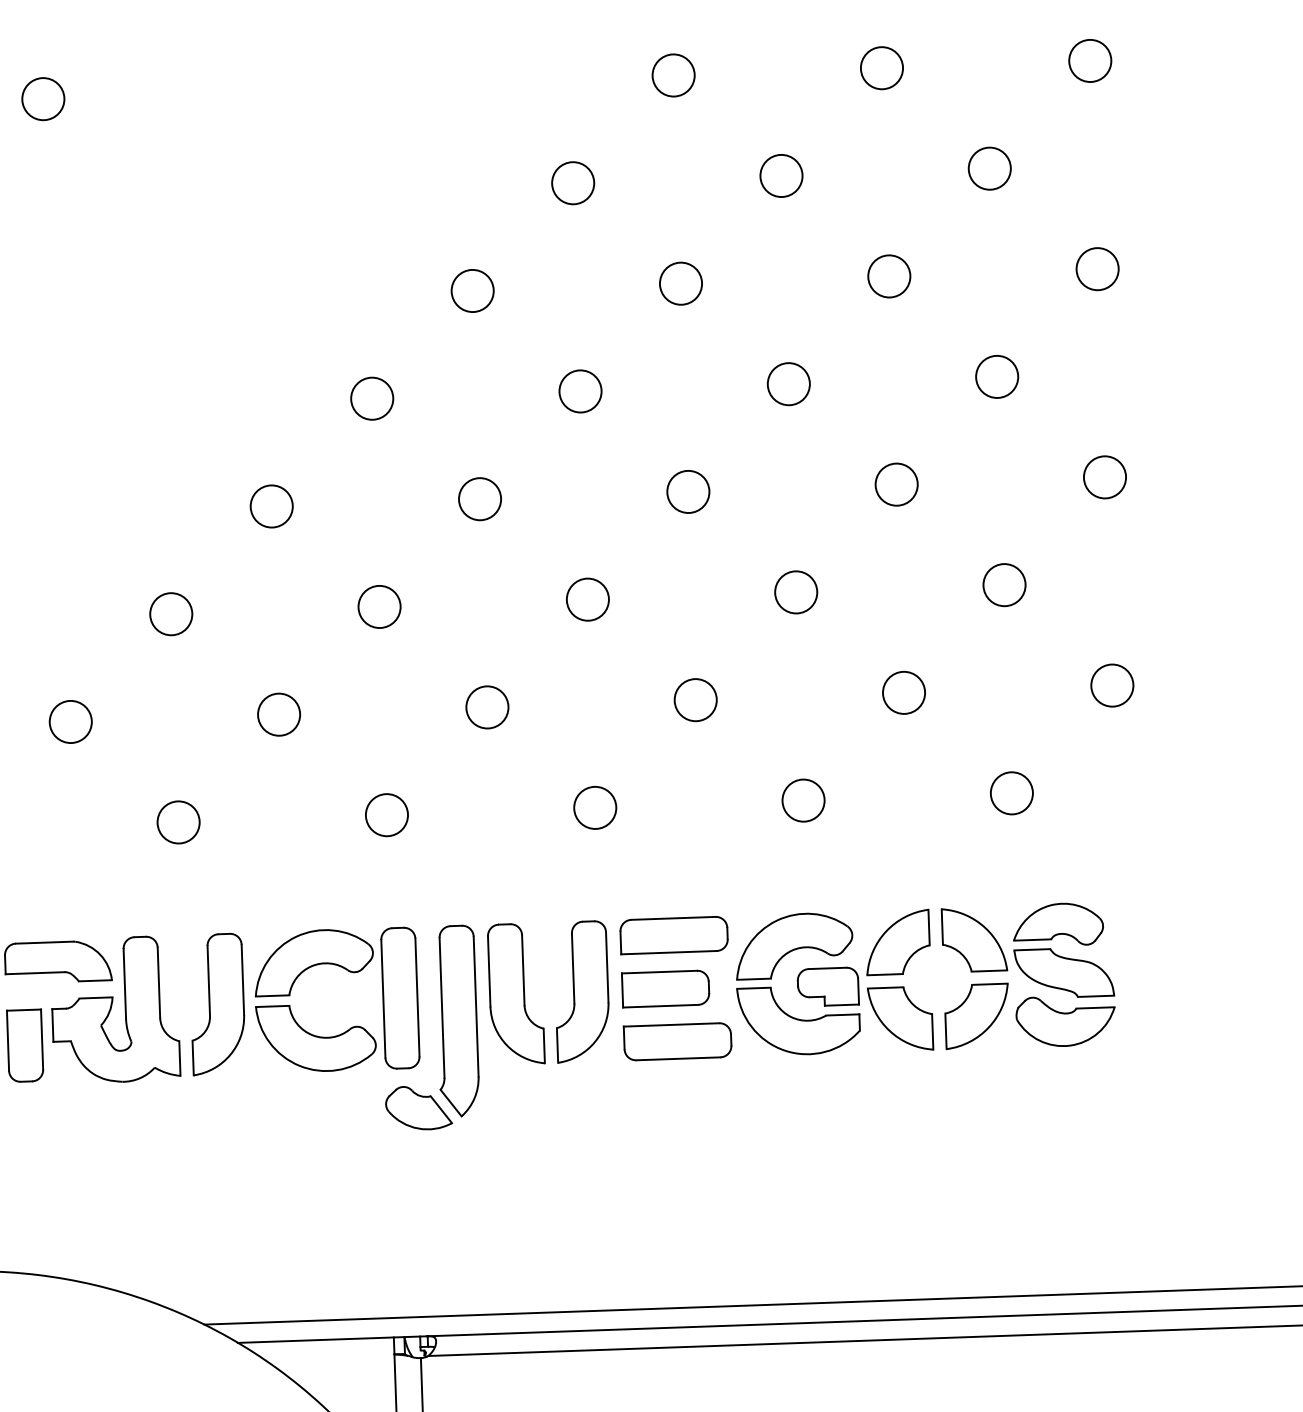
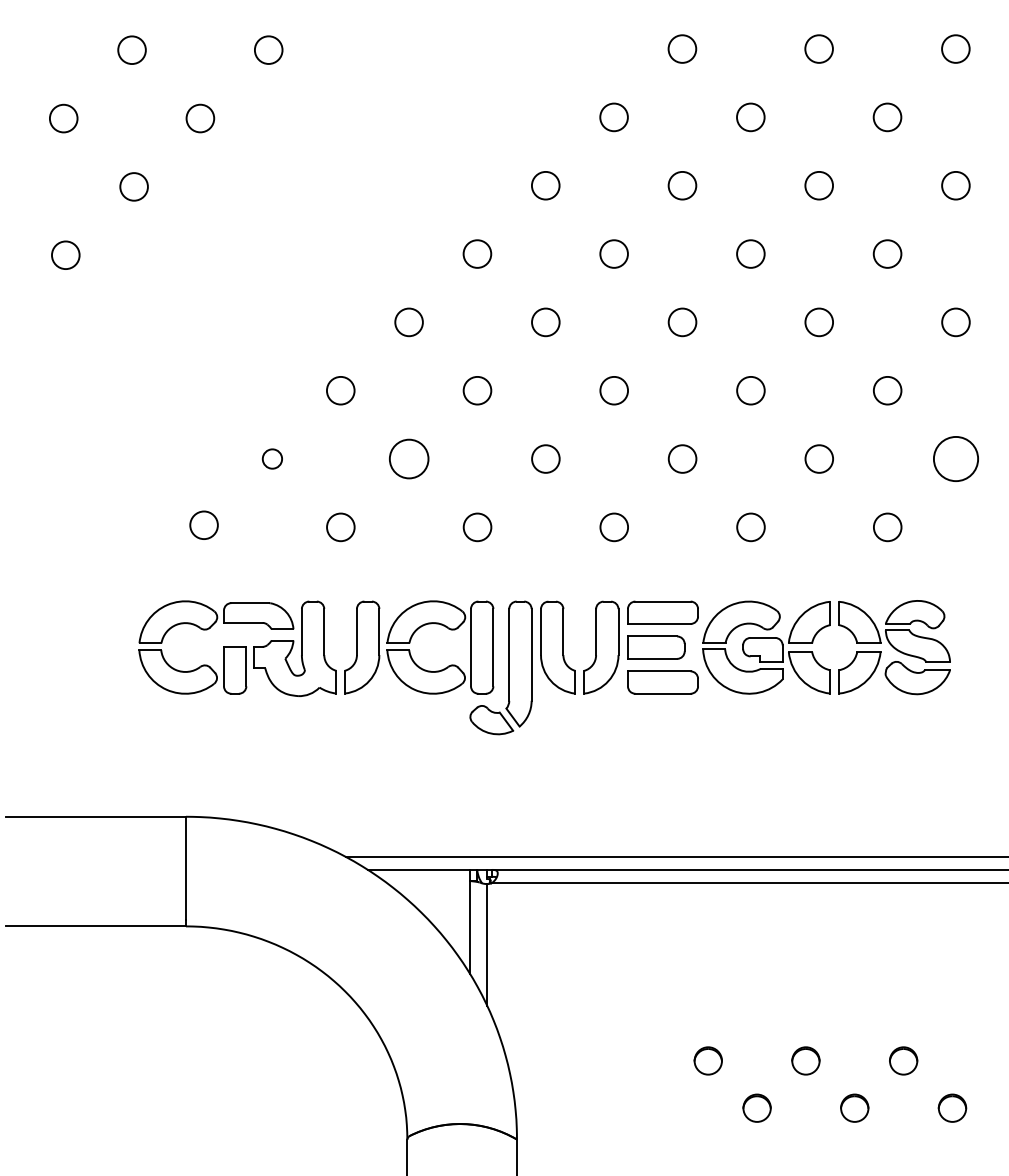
circle: (1111, 684) -> (955, 458), size x1.6
circle: (278, 713) -> (408, 458), size x1.4
circle: (70, 721) -> (272, 458), size x0.7

